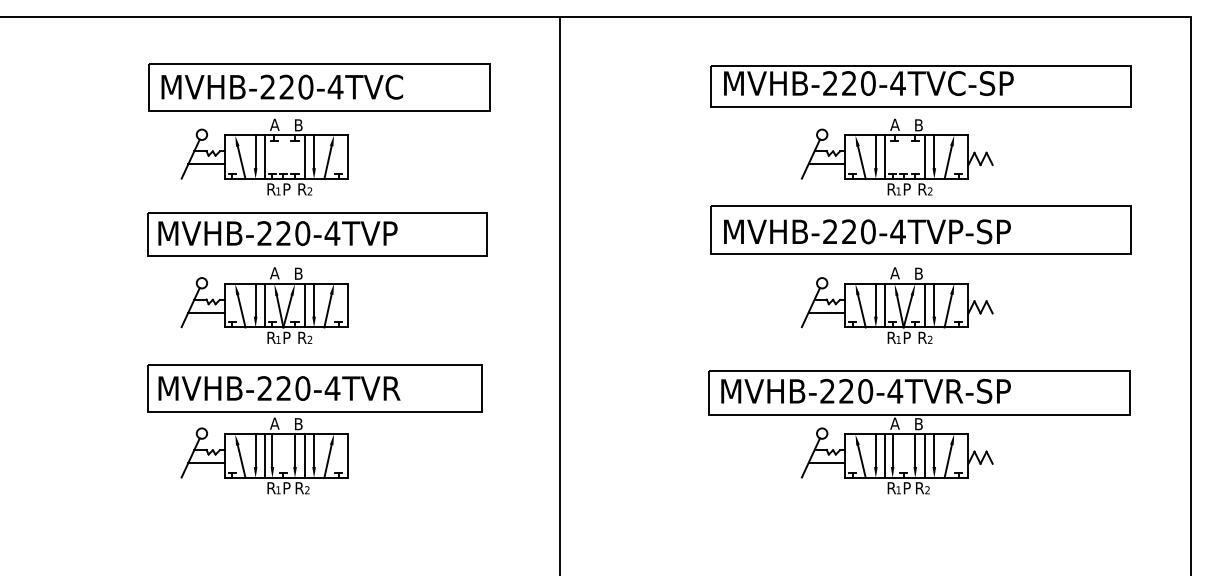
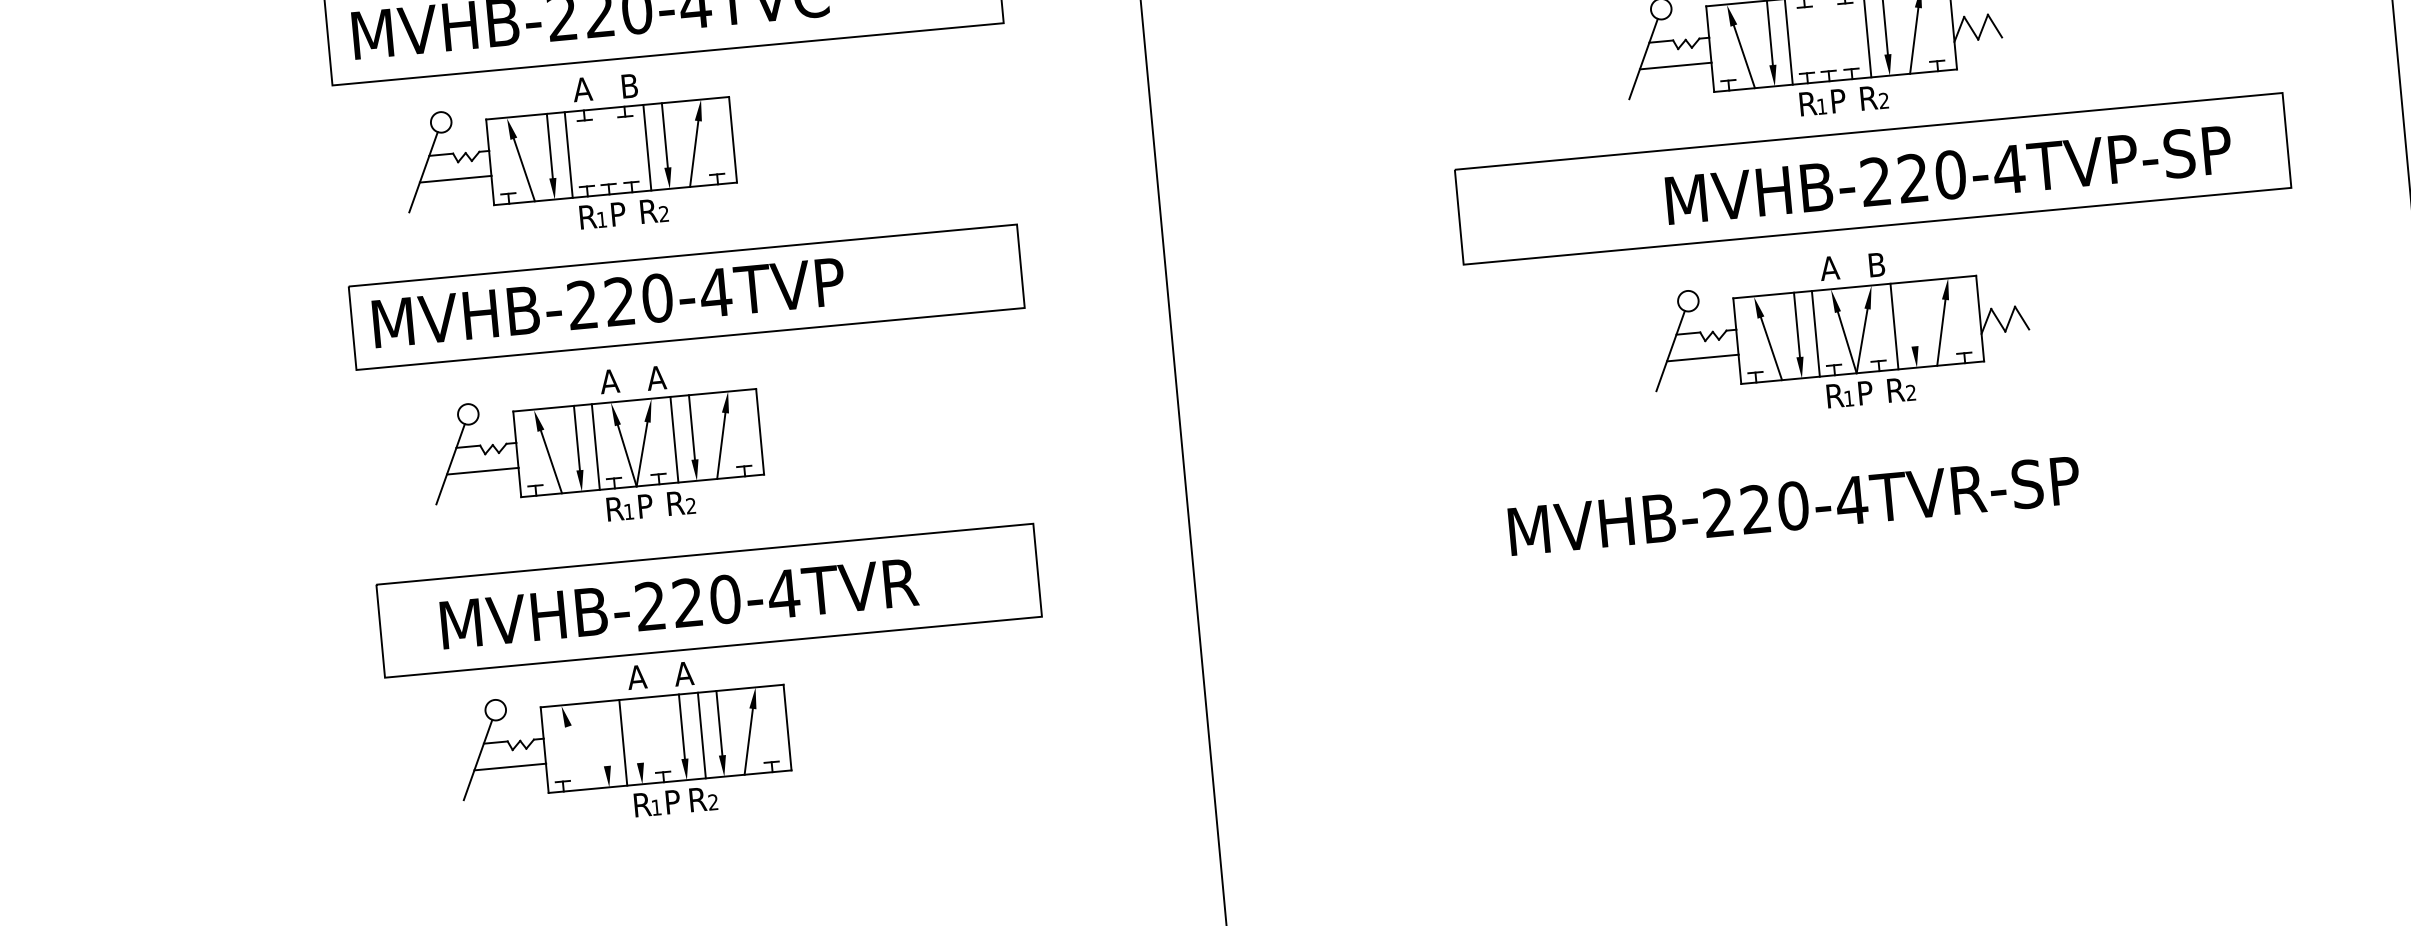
text: (867, 231) -> (1948, 174), moved
text: (298, 273) -> (656, 377), B -> A
line: (934, 299) -> (1912, 312), removed
text: (279, 388) -> (679, 603), moved
text: (298, 424) -> (683, 674), B -> A
part: (919, 432) -> (1906, 577), removed
line: (255, 450) -> (604, 733), removed
line: (272, 450) -> (637, 730), removed
line: (241, 461) -> (578, 757), removed

